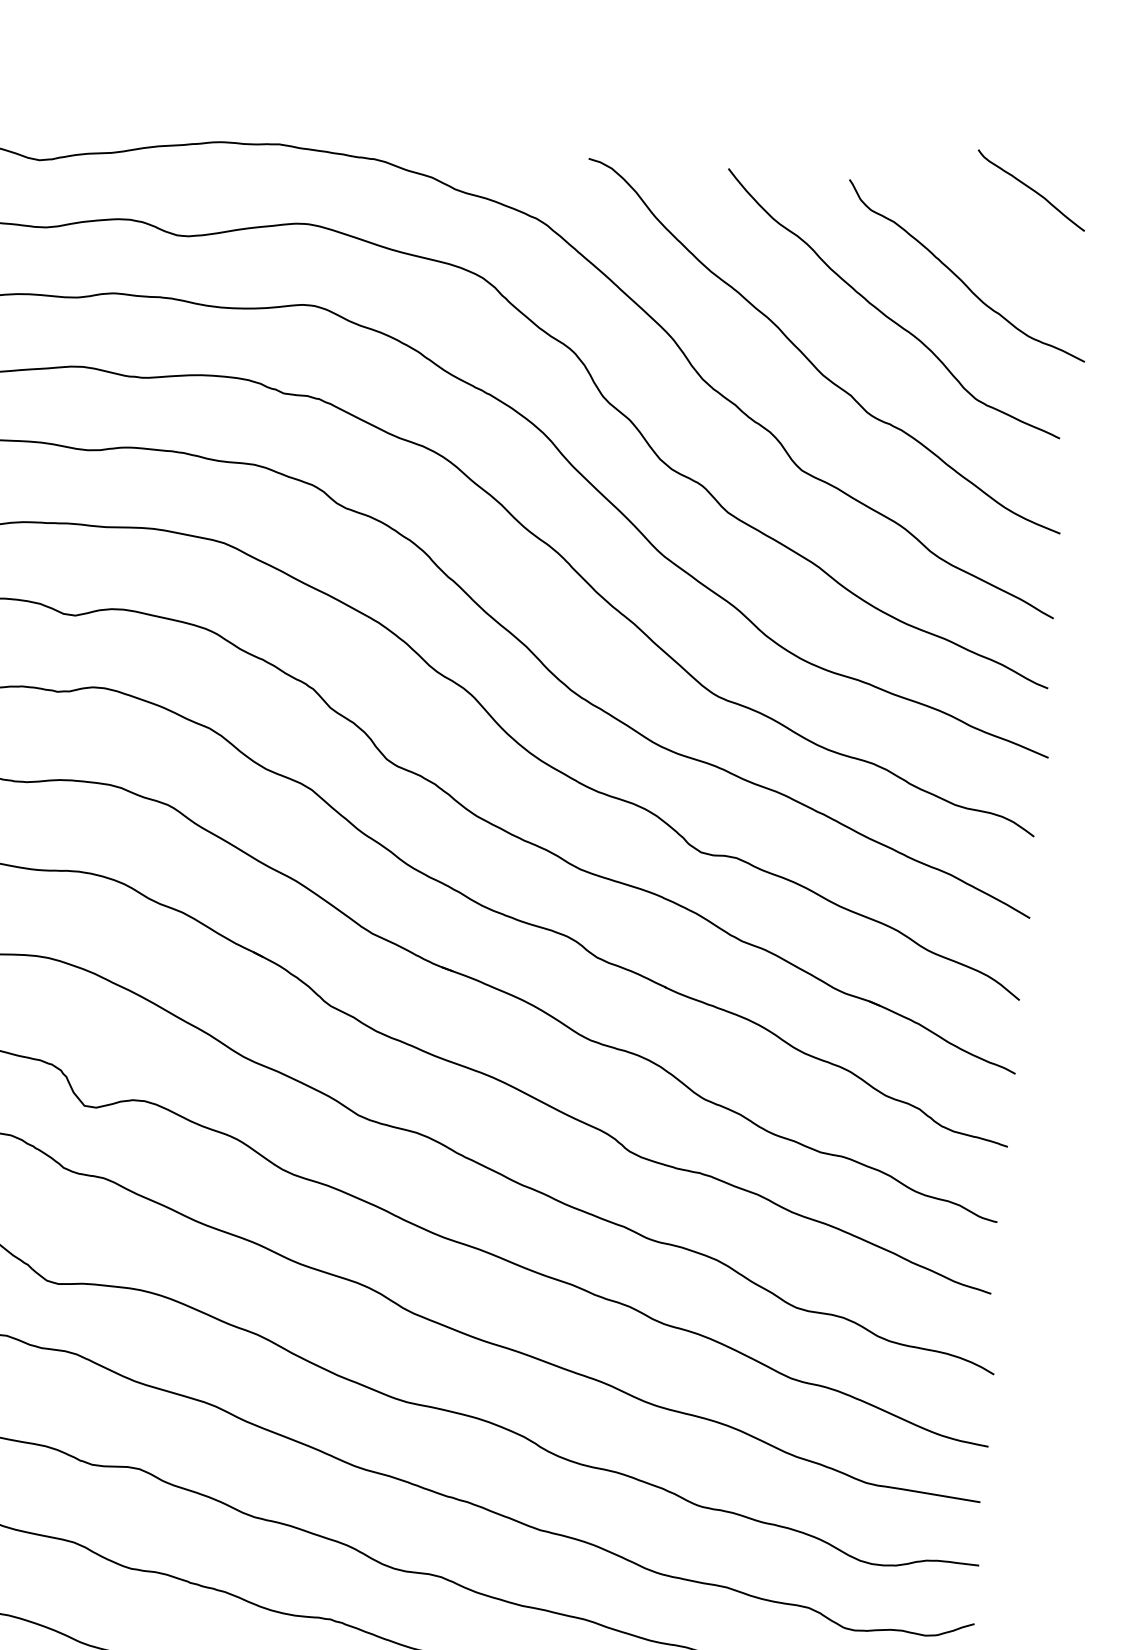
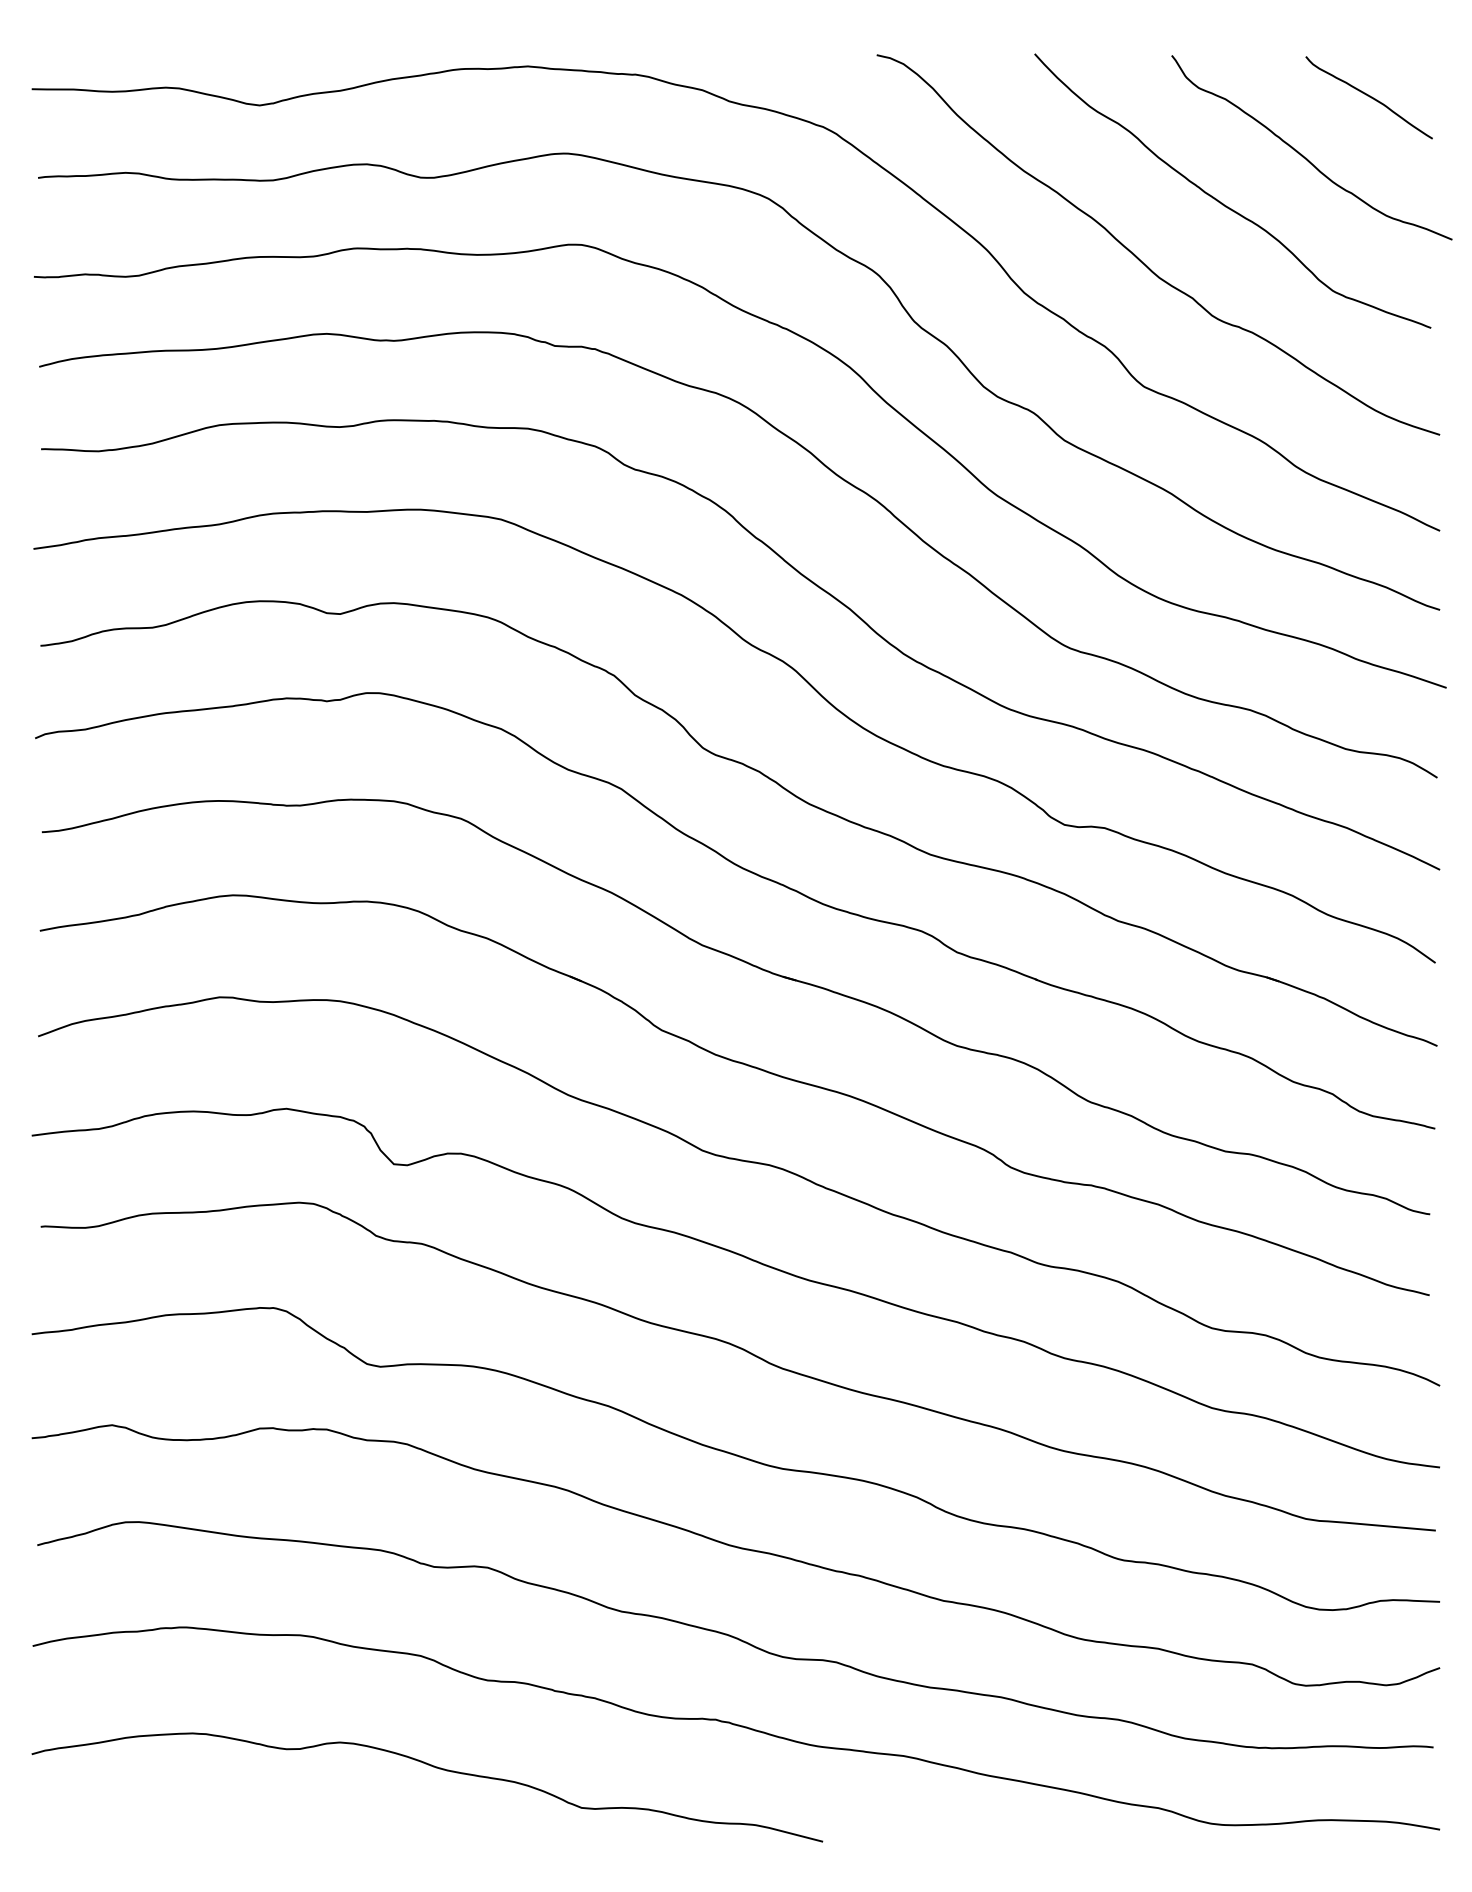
curve: (1030, 189) -> (1368, 96), moved

